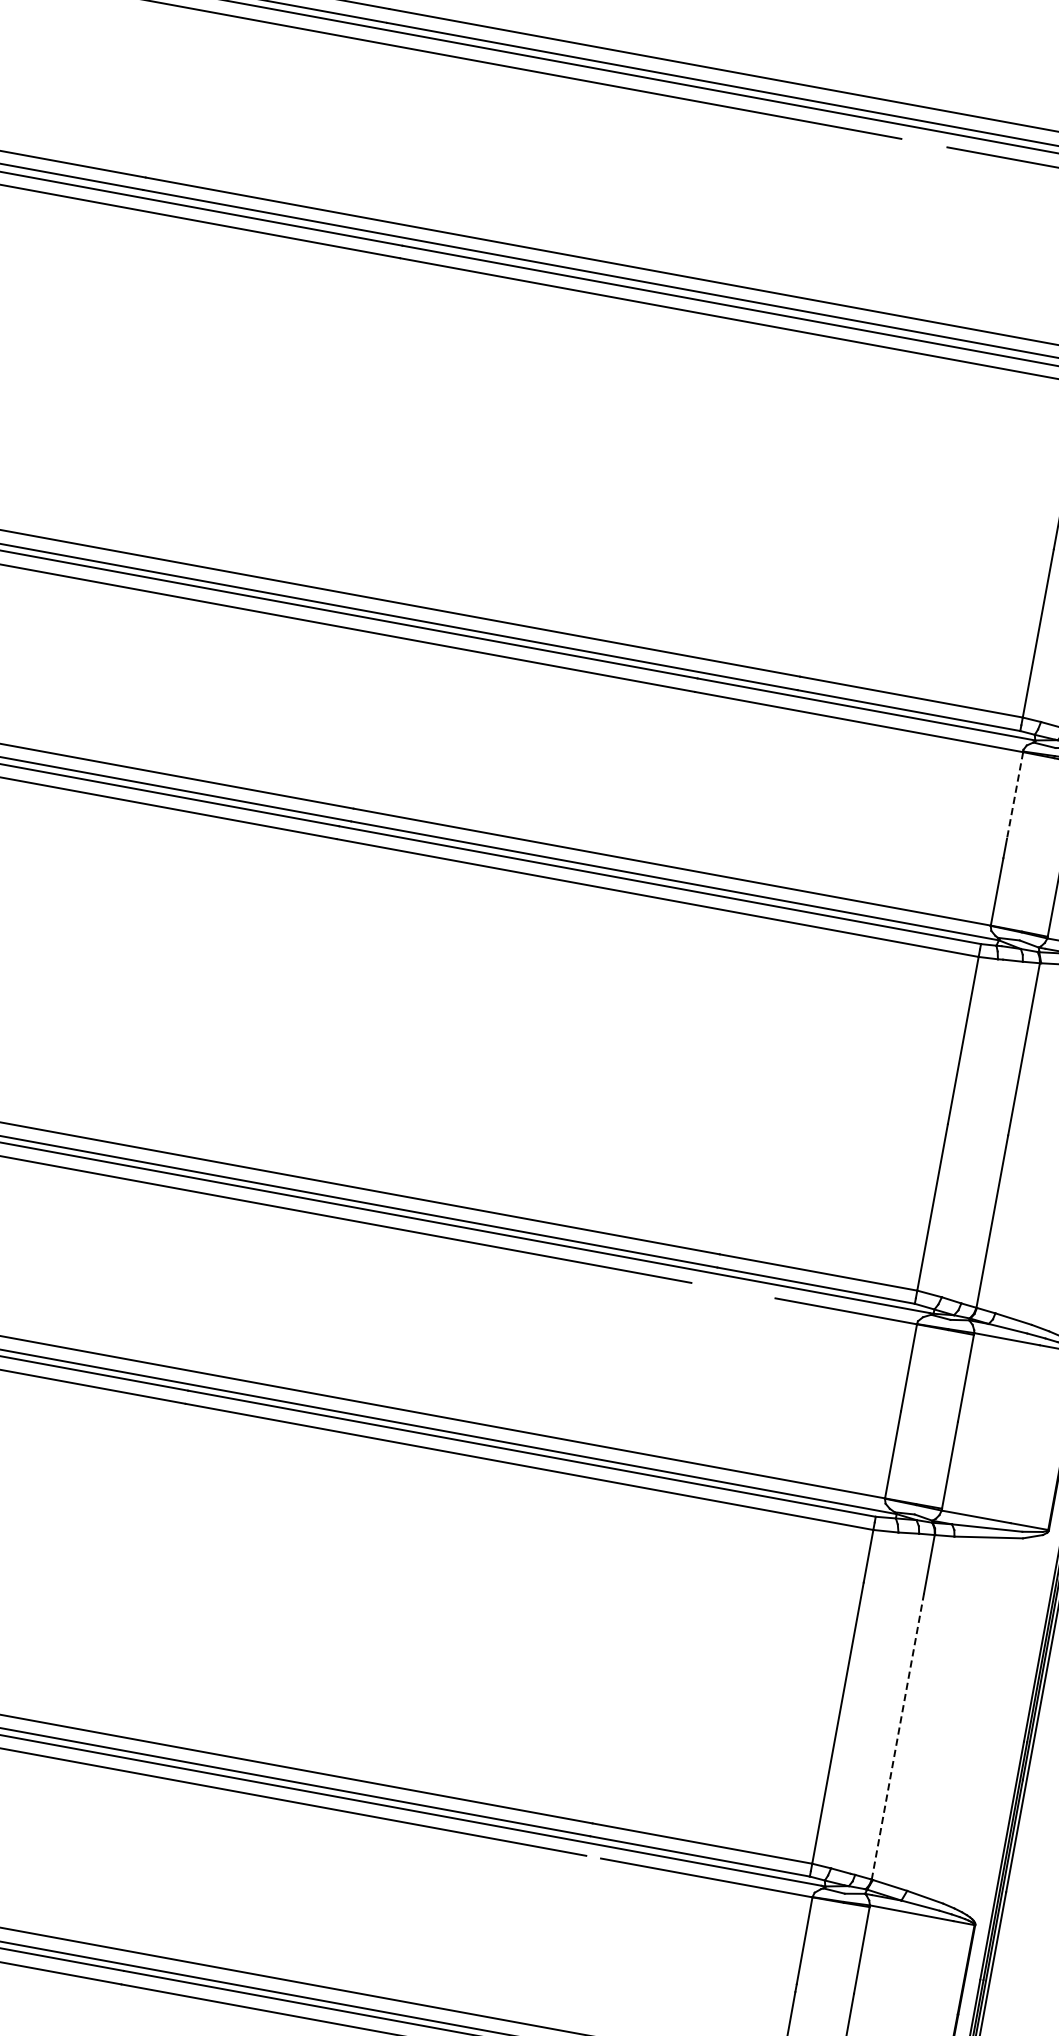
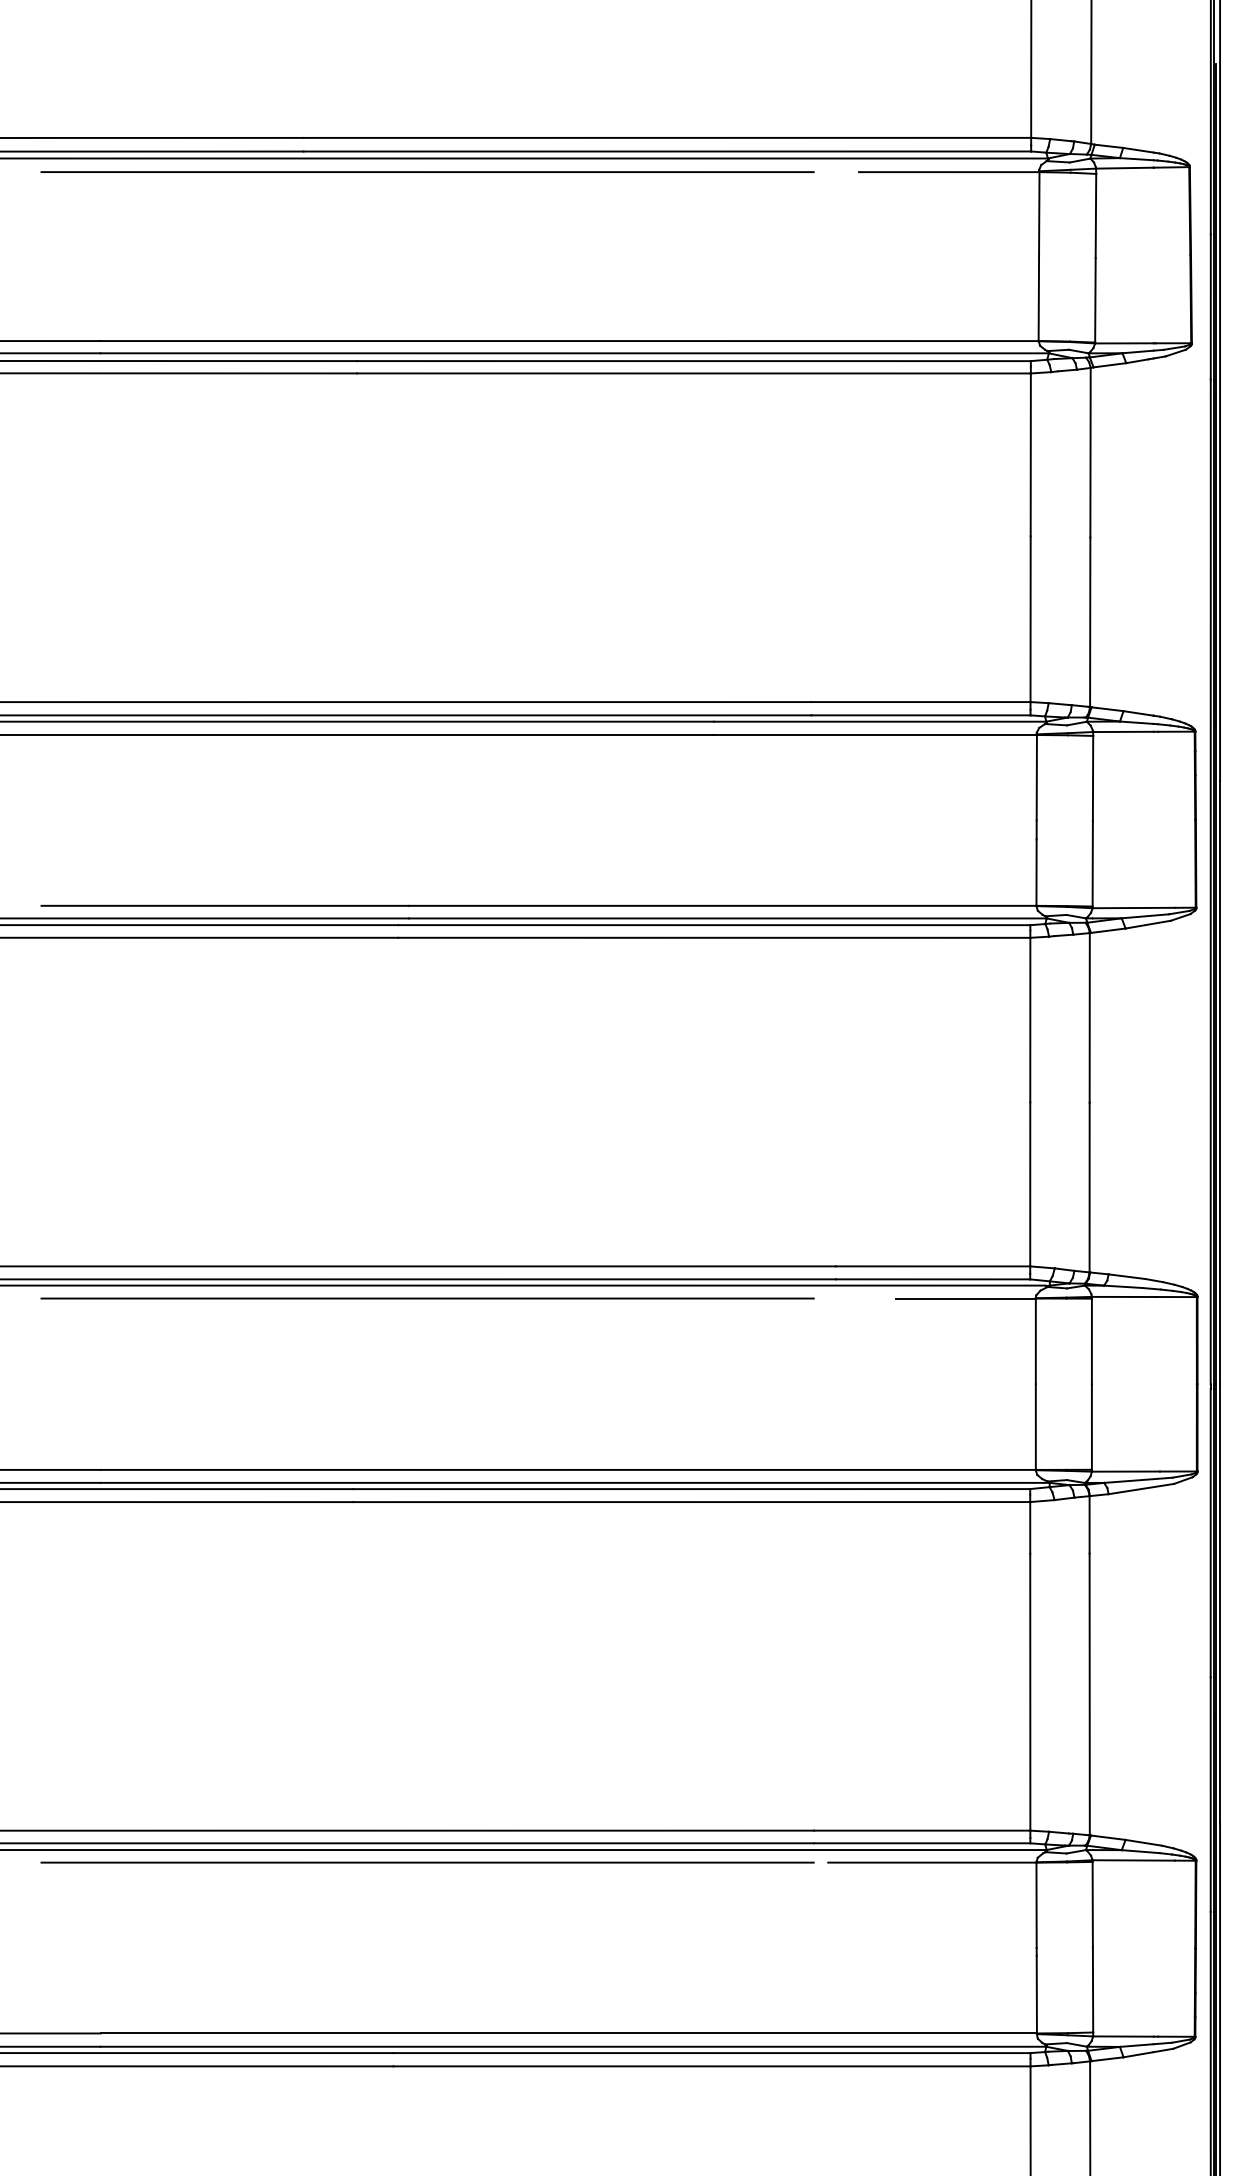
line: (1014, 795) -> (1036, 777), dashed -> solid
line: (897, 1736) -> (1089, 1694), dashed -> solid

